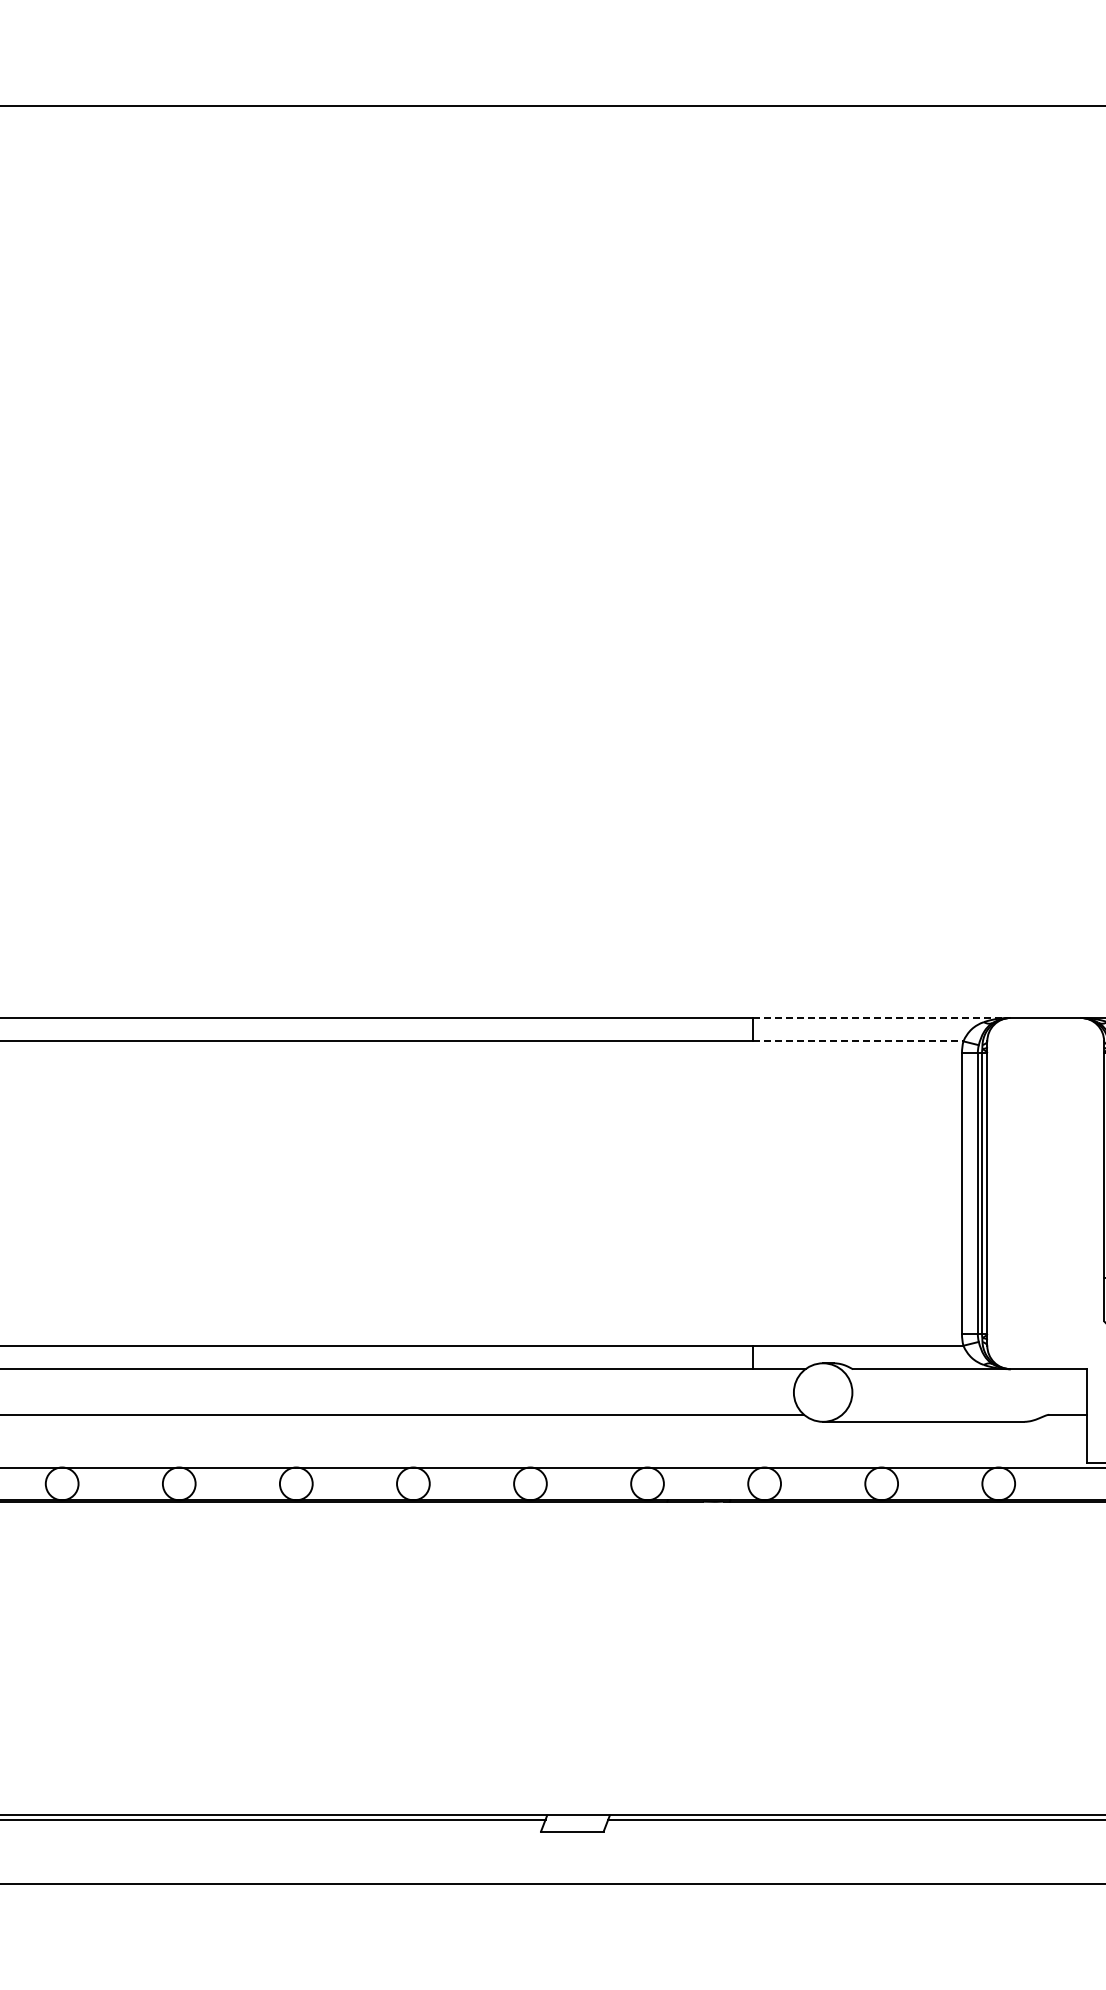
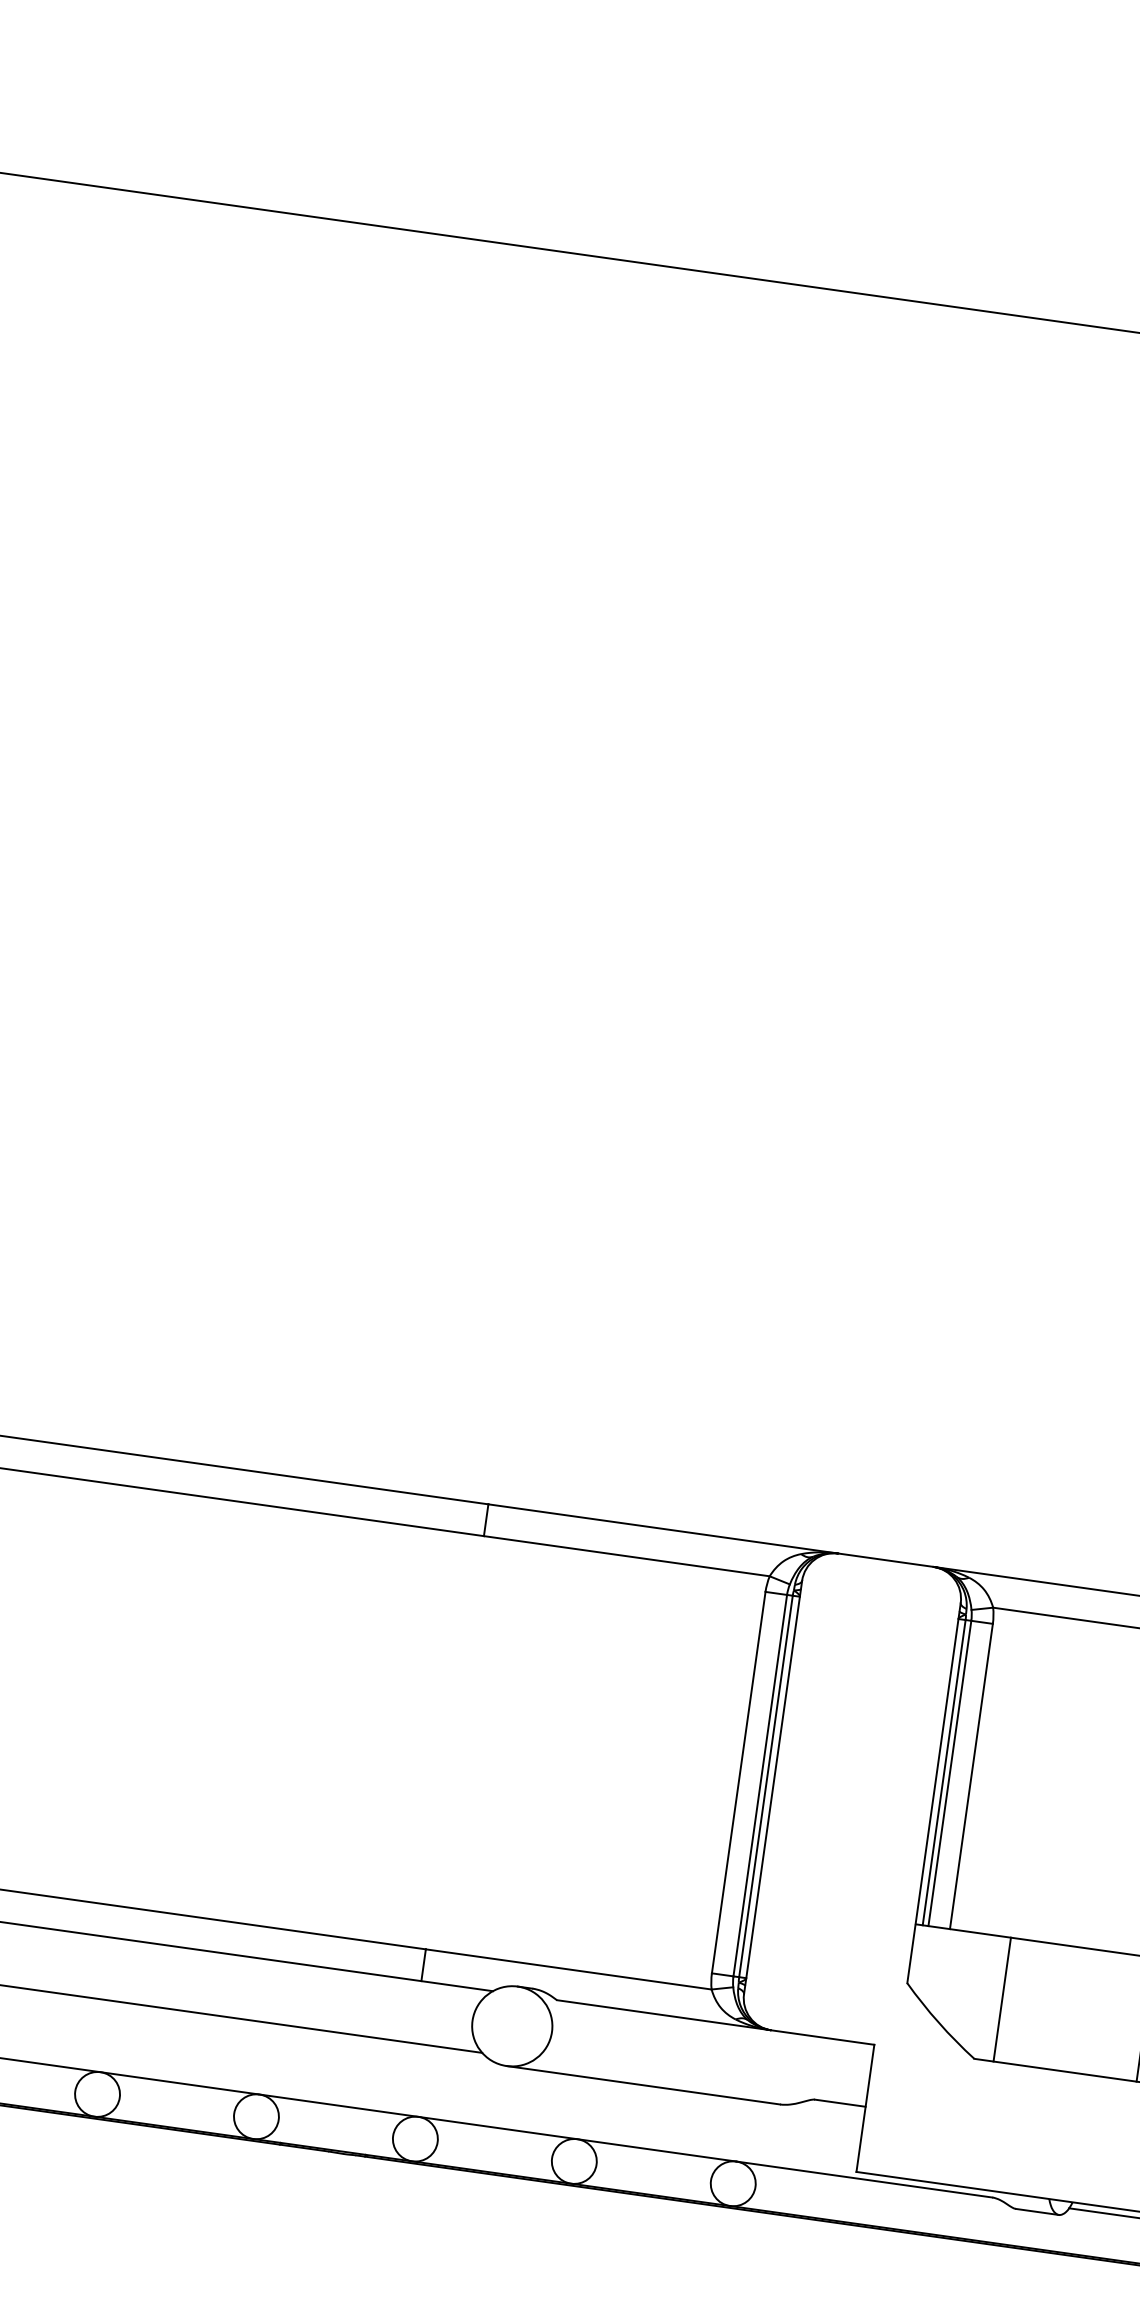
line: (881, 1017) -> (663, 1528), dashed -> solid
line: (858, 1041) -> (627, 1556), dashed -> solid

